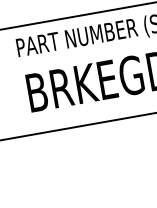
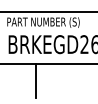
line: (97, 157) -> (36, 80), added

